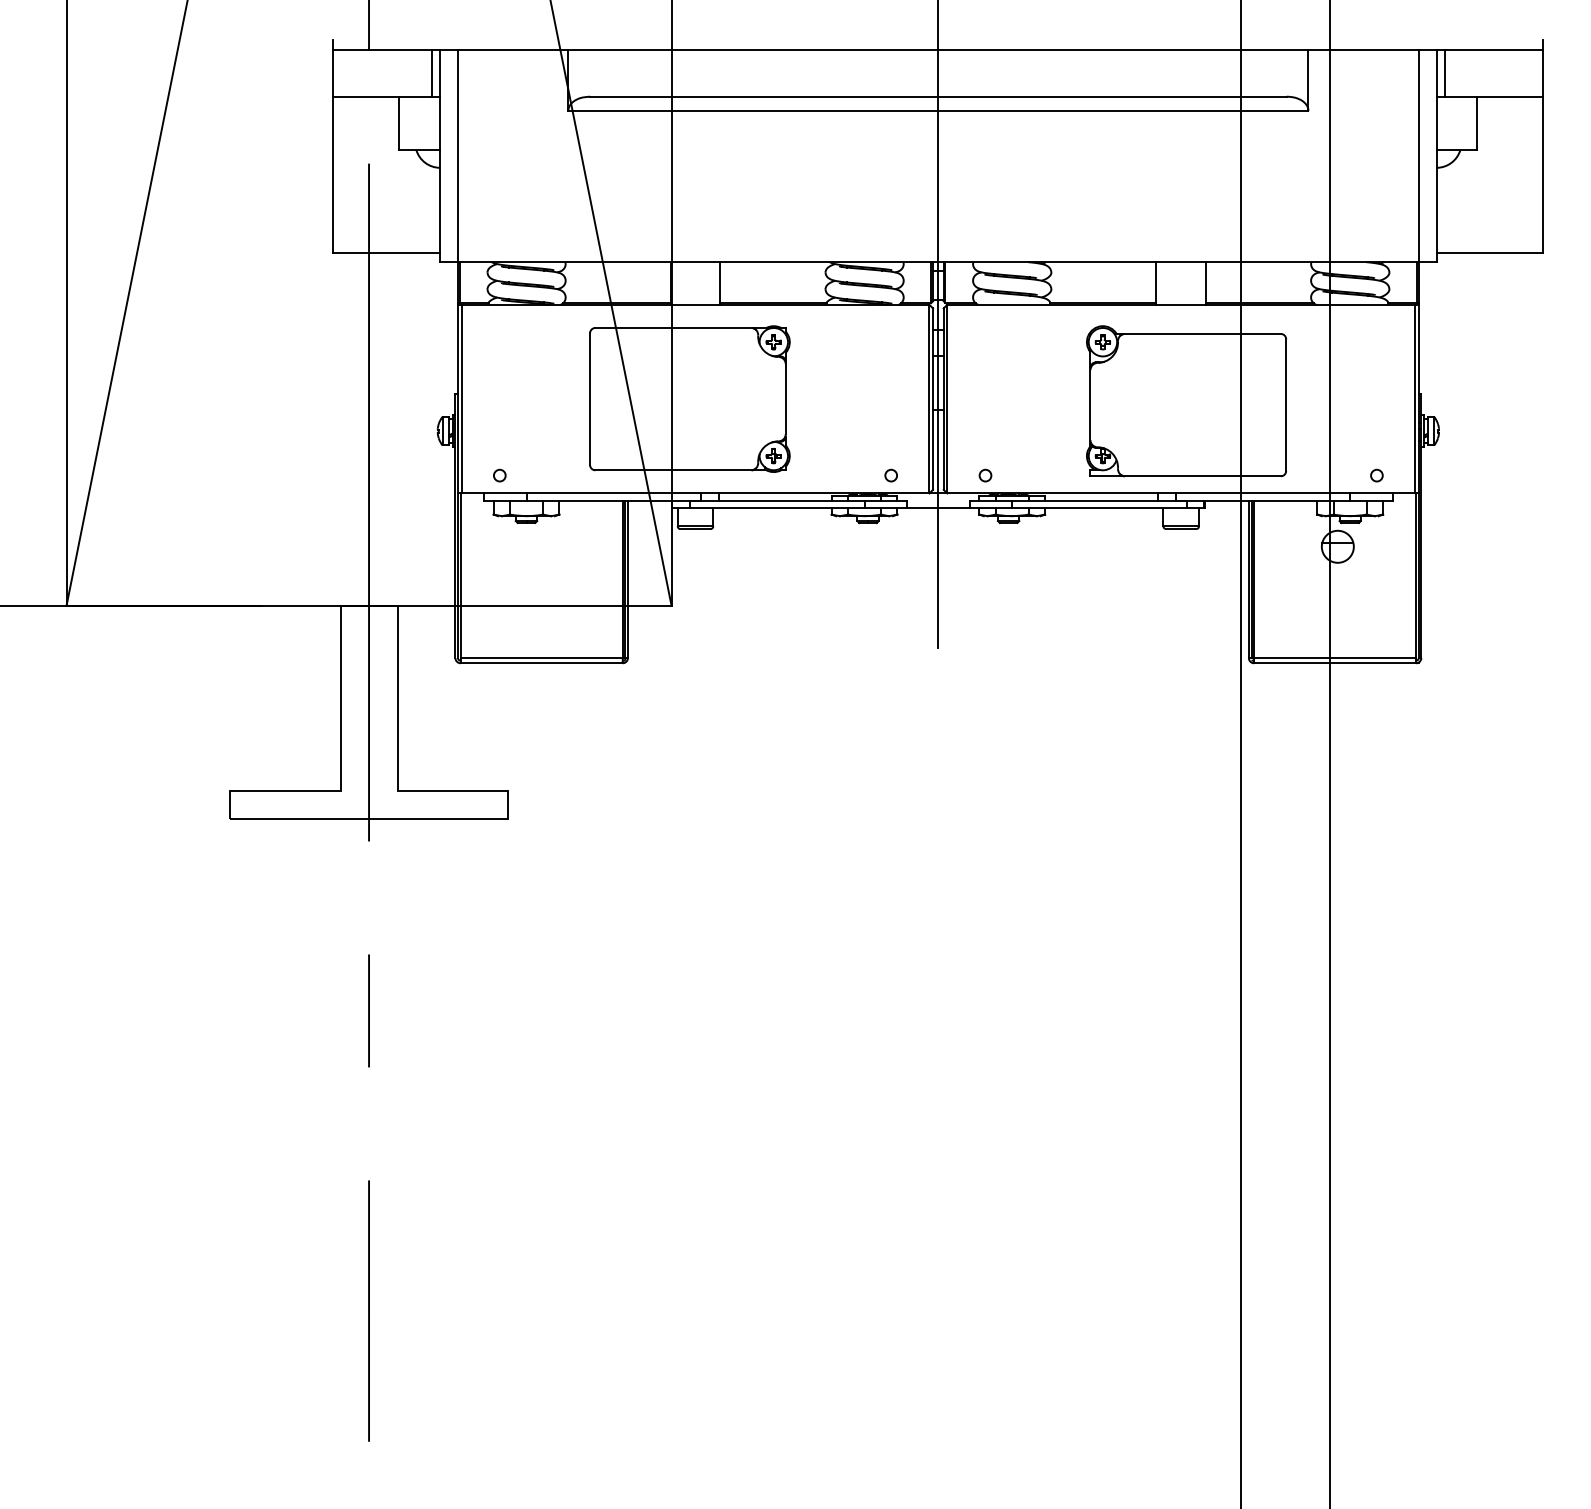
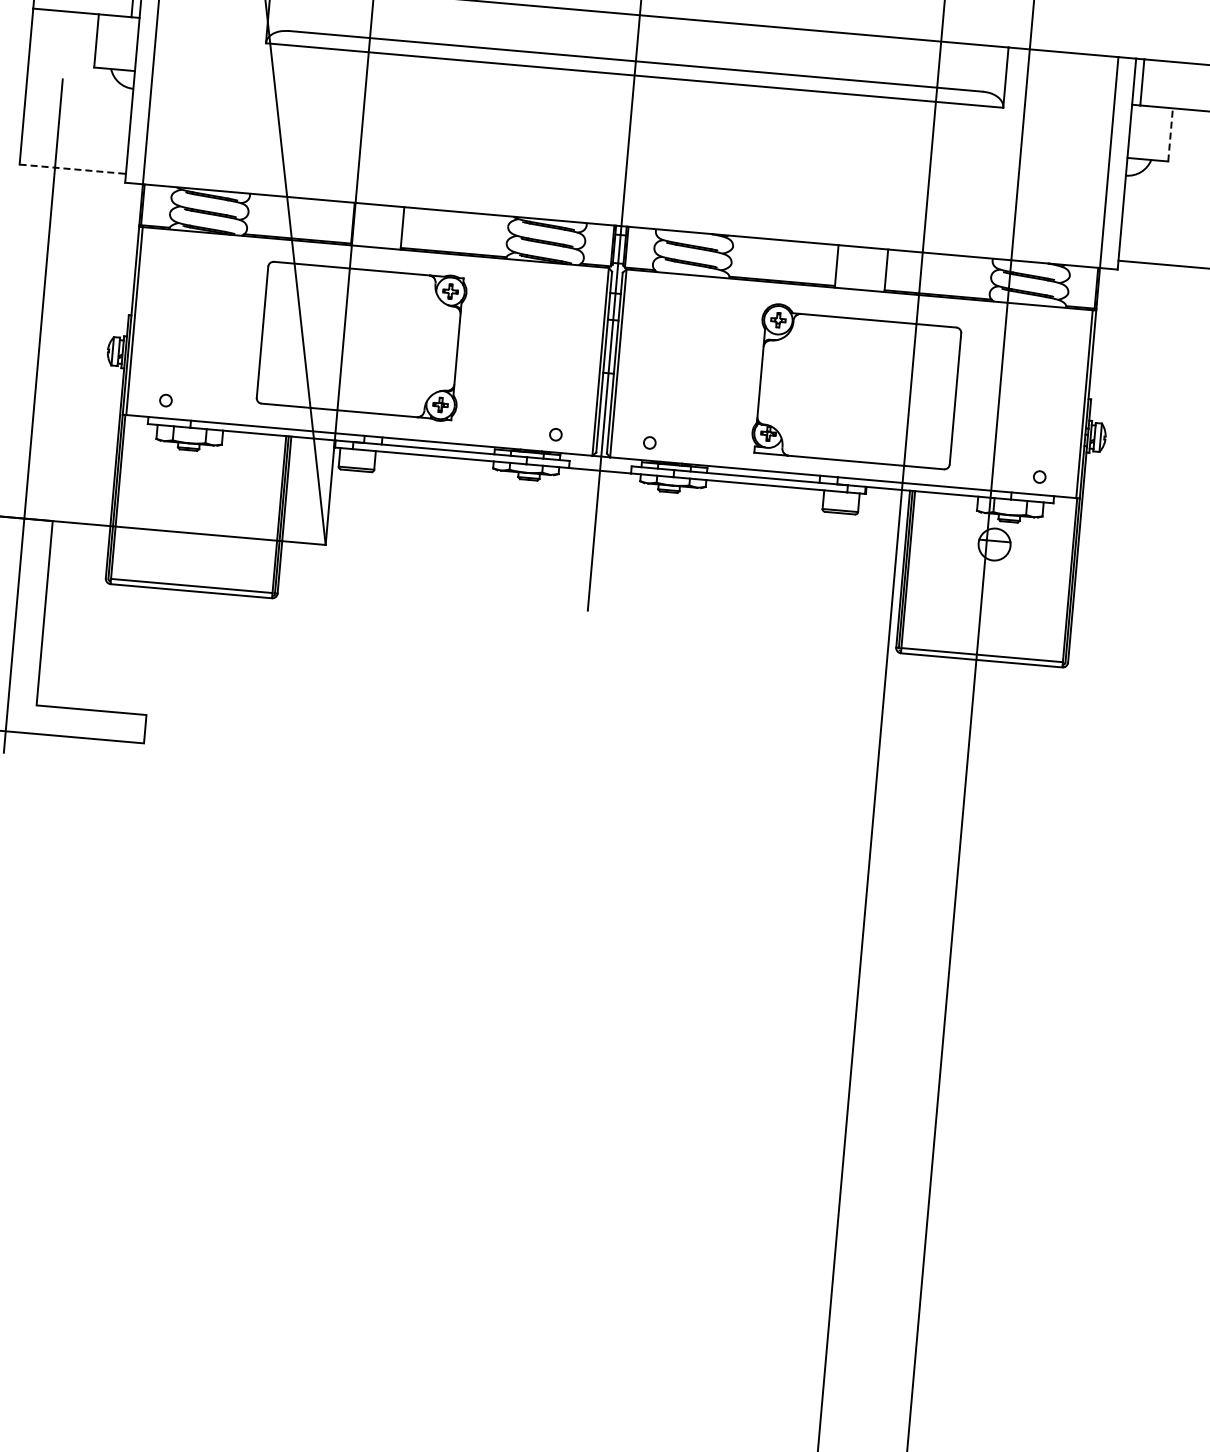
line: (1477, 123) -> (1170, 135), solid -> dashed
line: (387, 253) -> (73, 169), solid -> dashed

